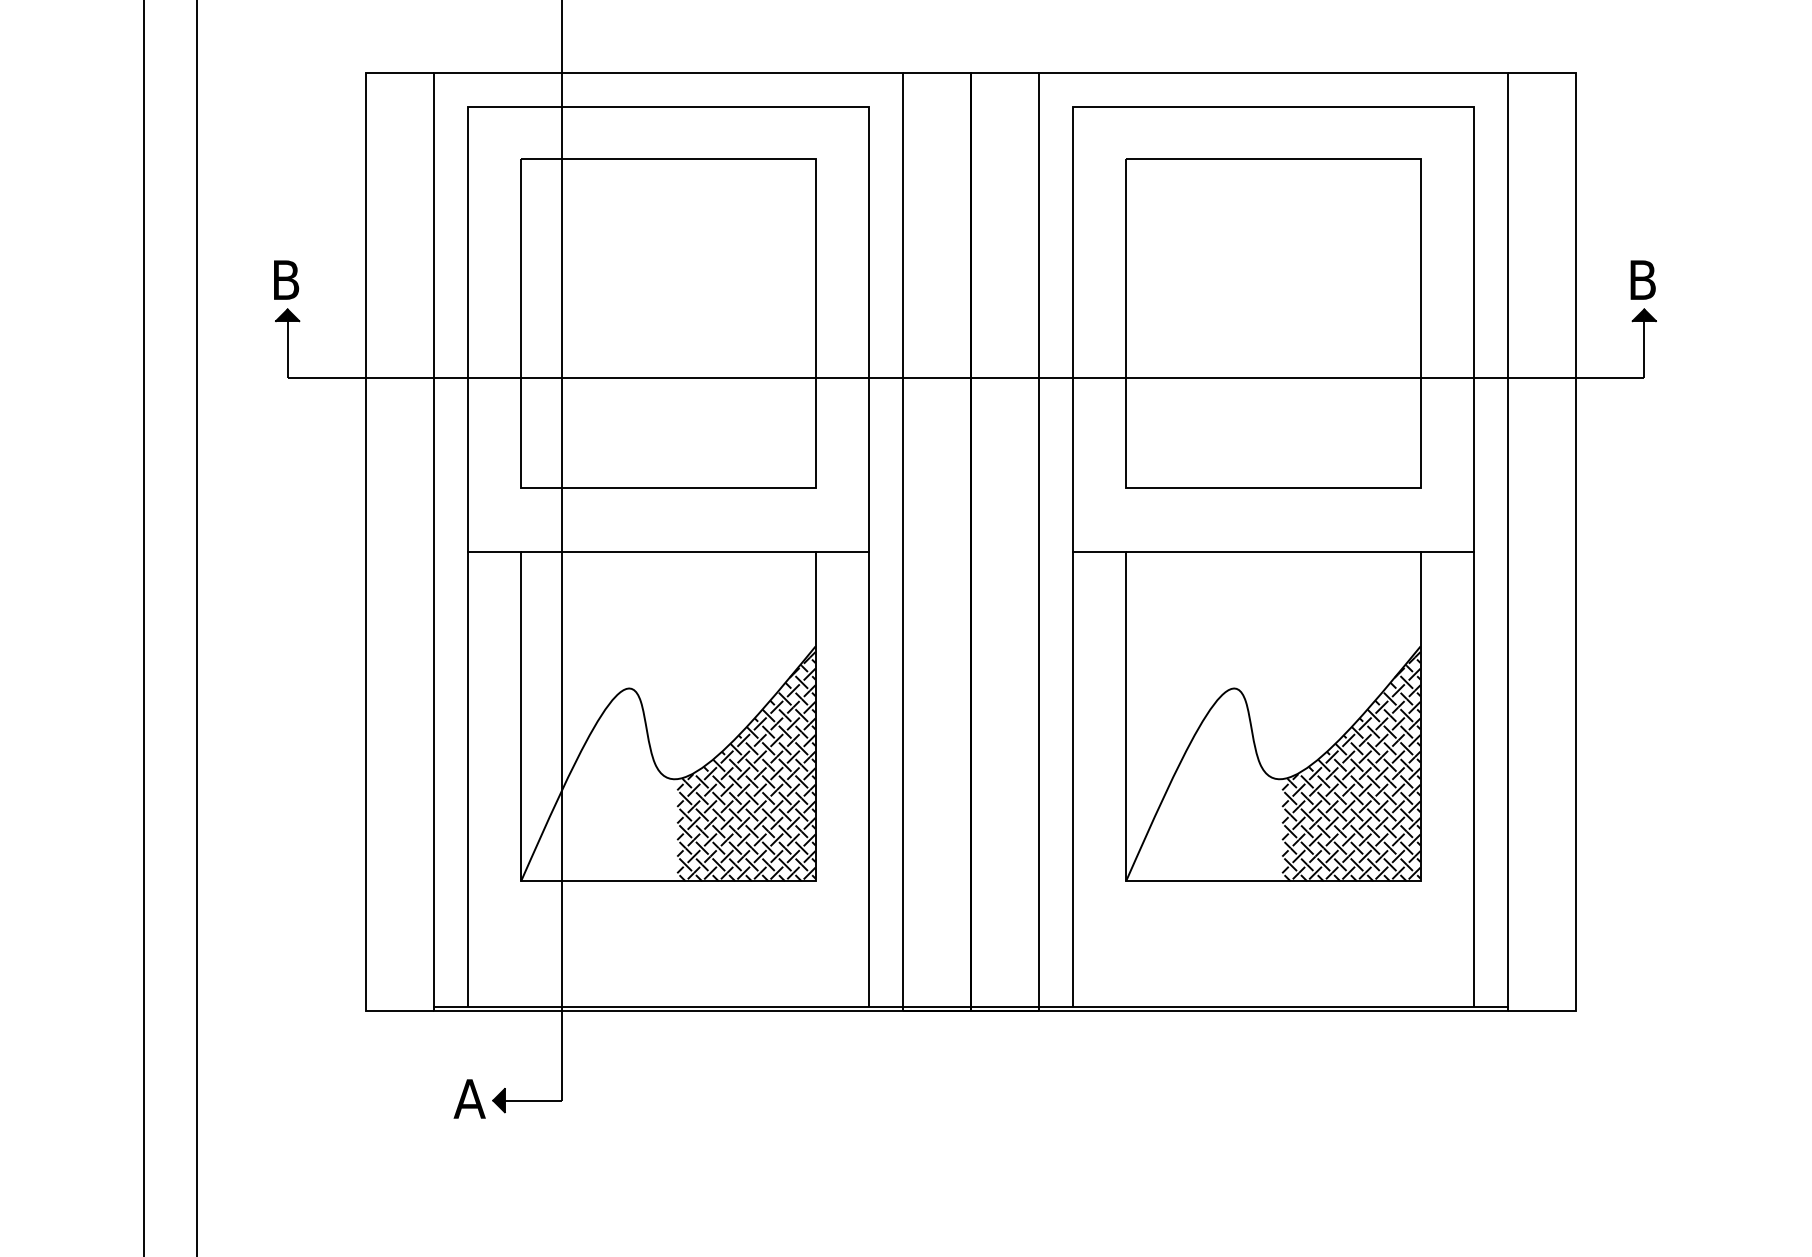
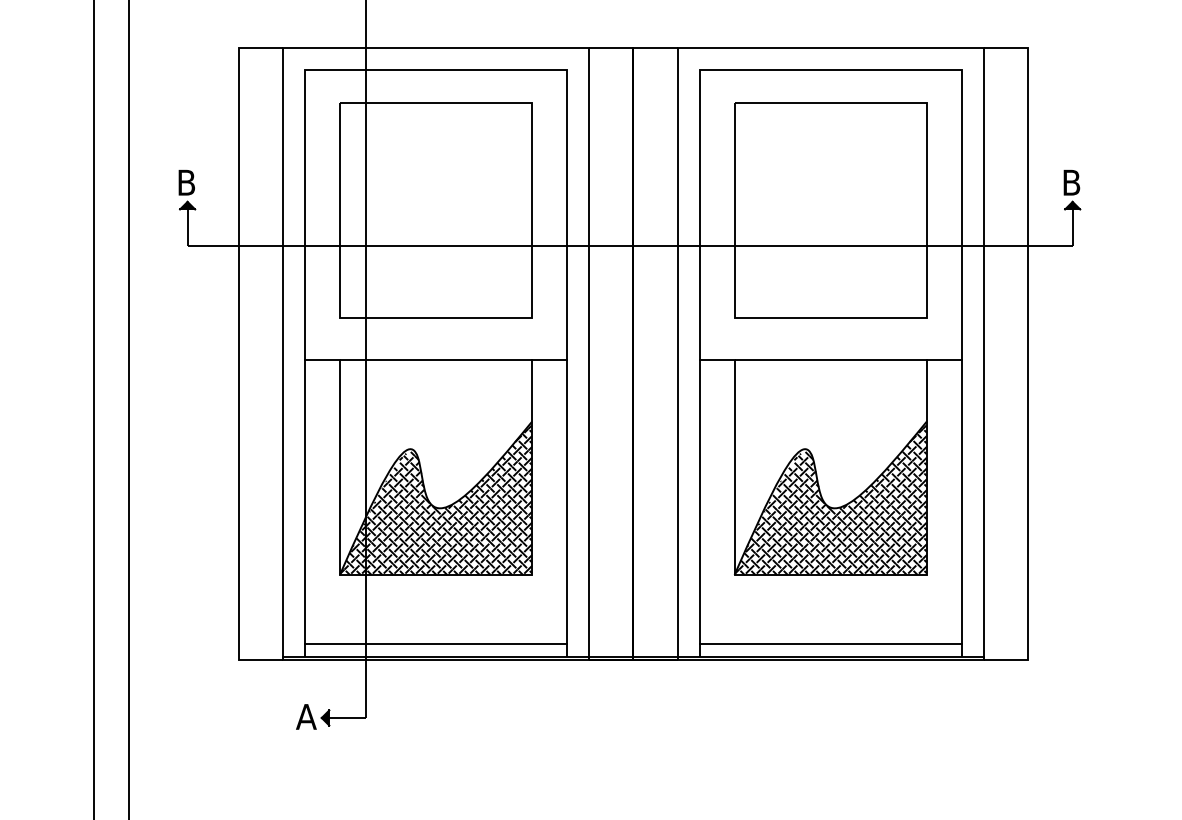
hatch: (598, 785) -> (390, 512), added
hatch: (1204, 785) -> (785, 512), added
line: (667, 986) -> (435, 643), added
line: (1273, 986) -> (830, 643), added

